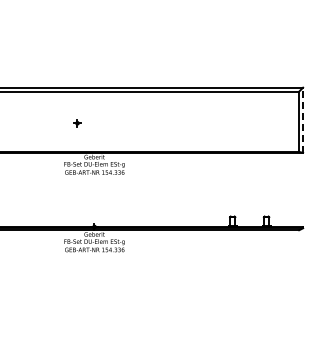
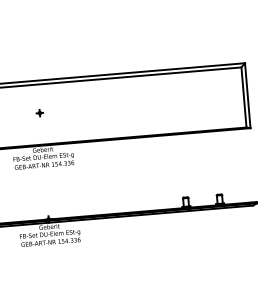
line: (303, 120) -> (248, 95), dashed -> solid
part: (77, 123) -> (39, 113), moved

